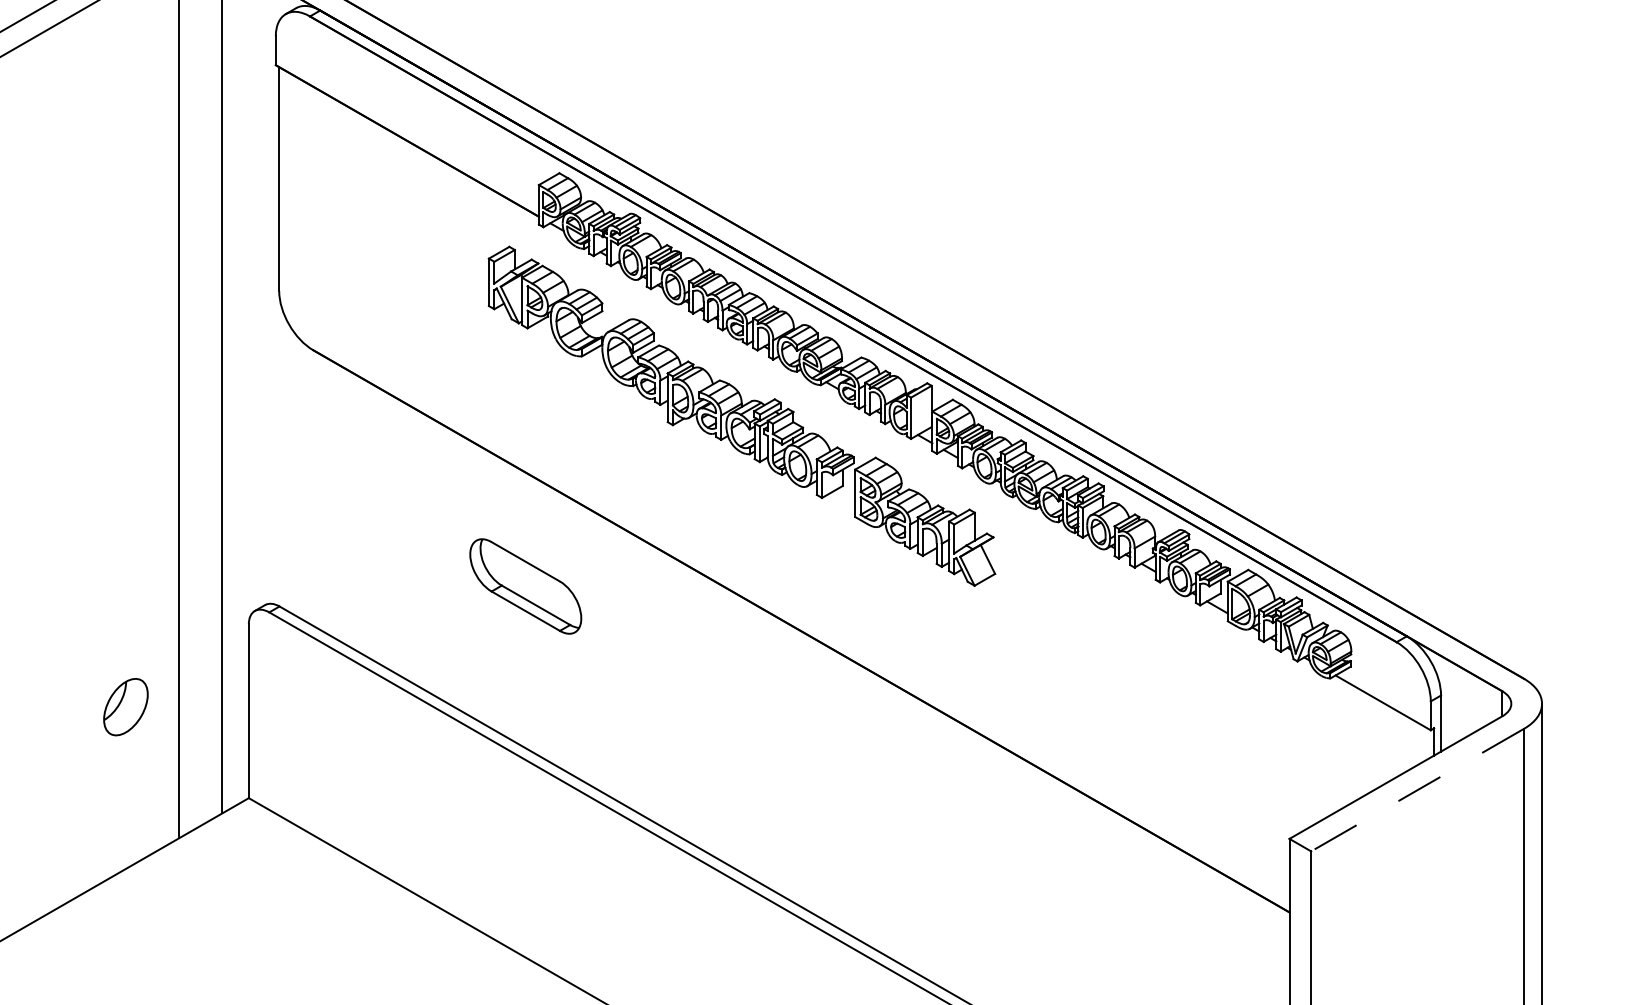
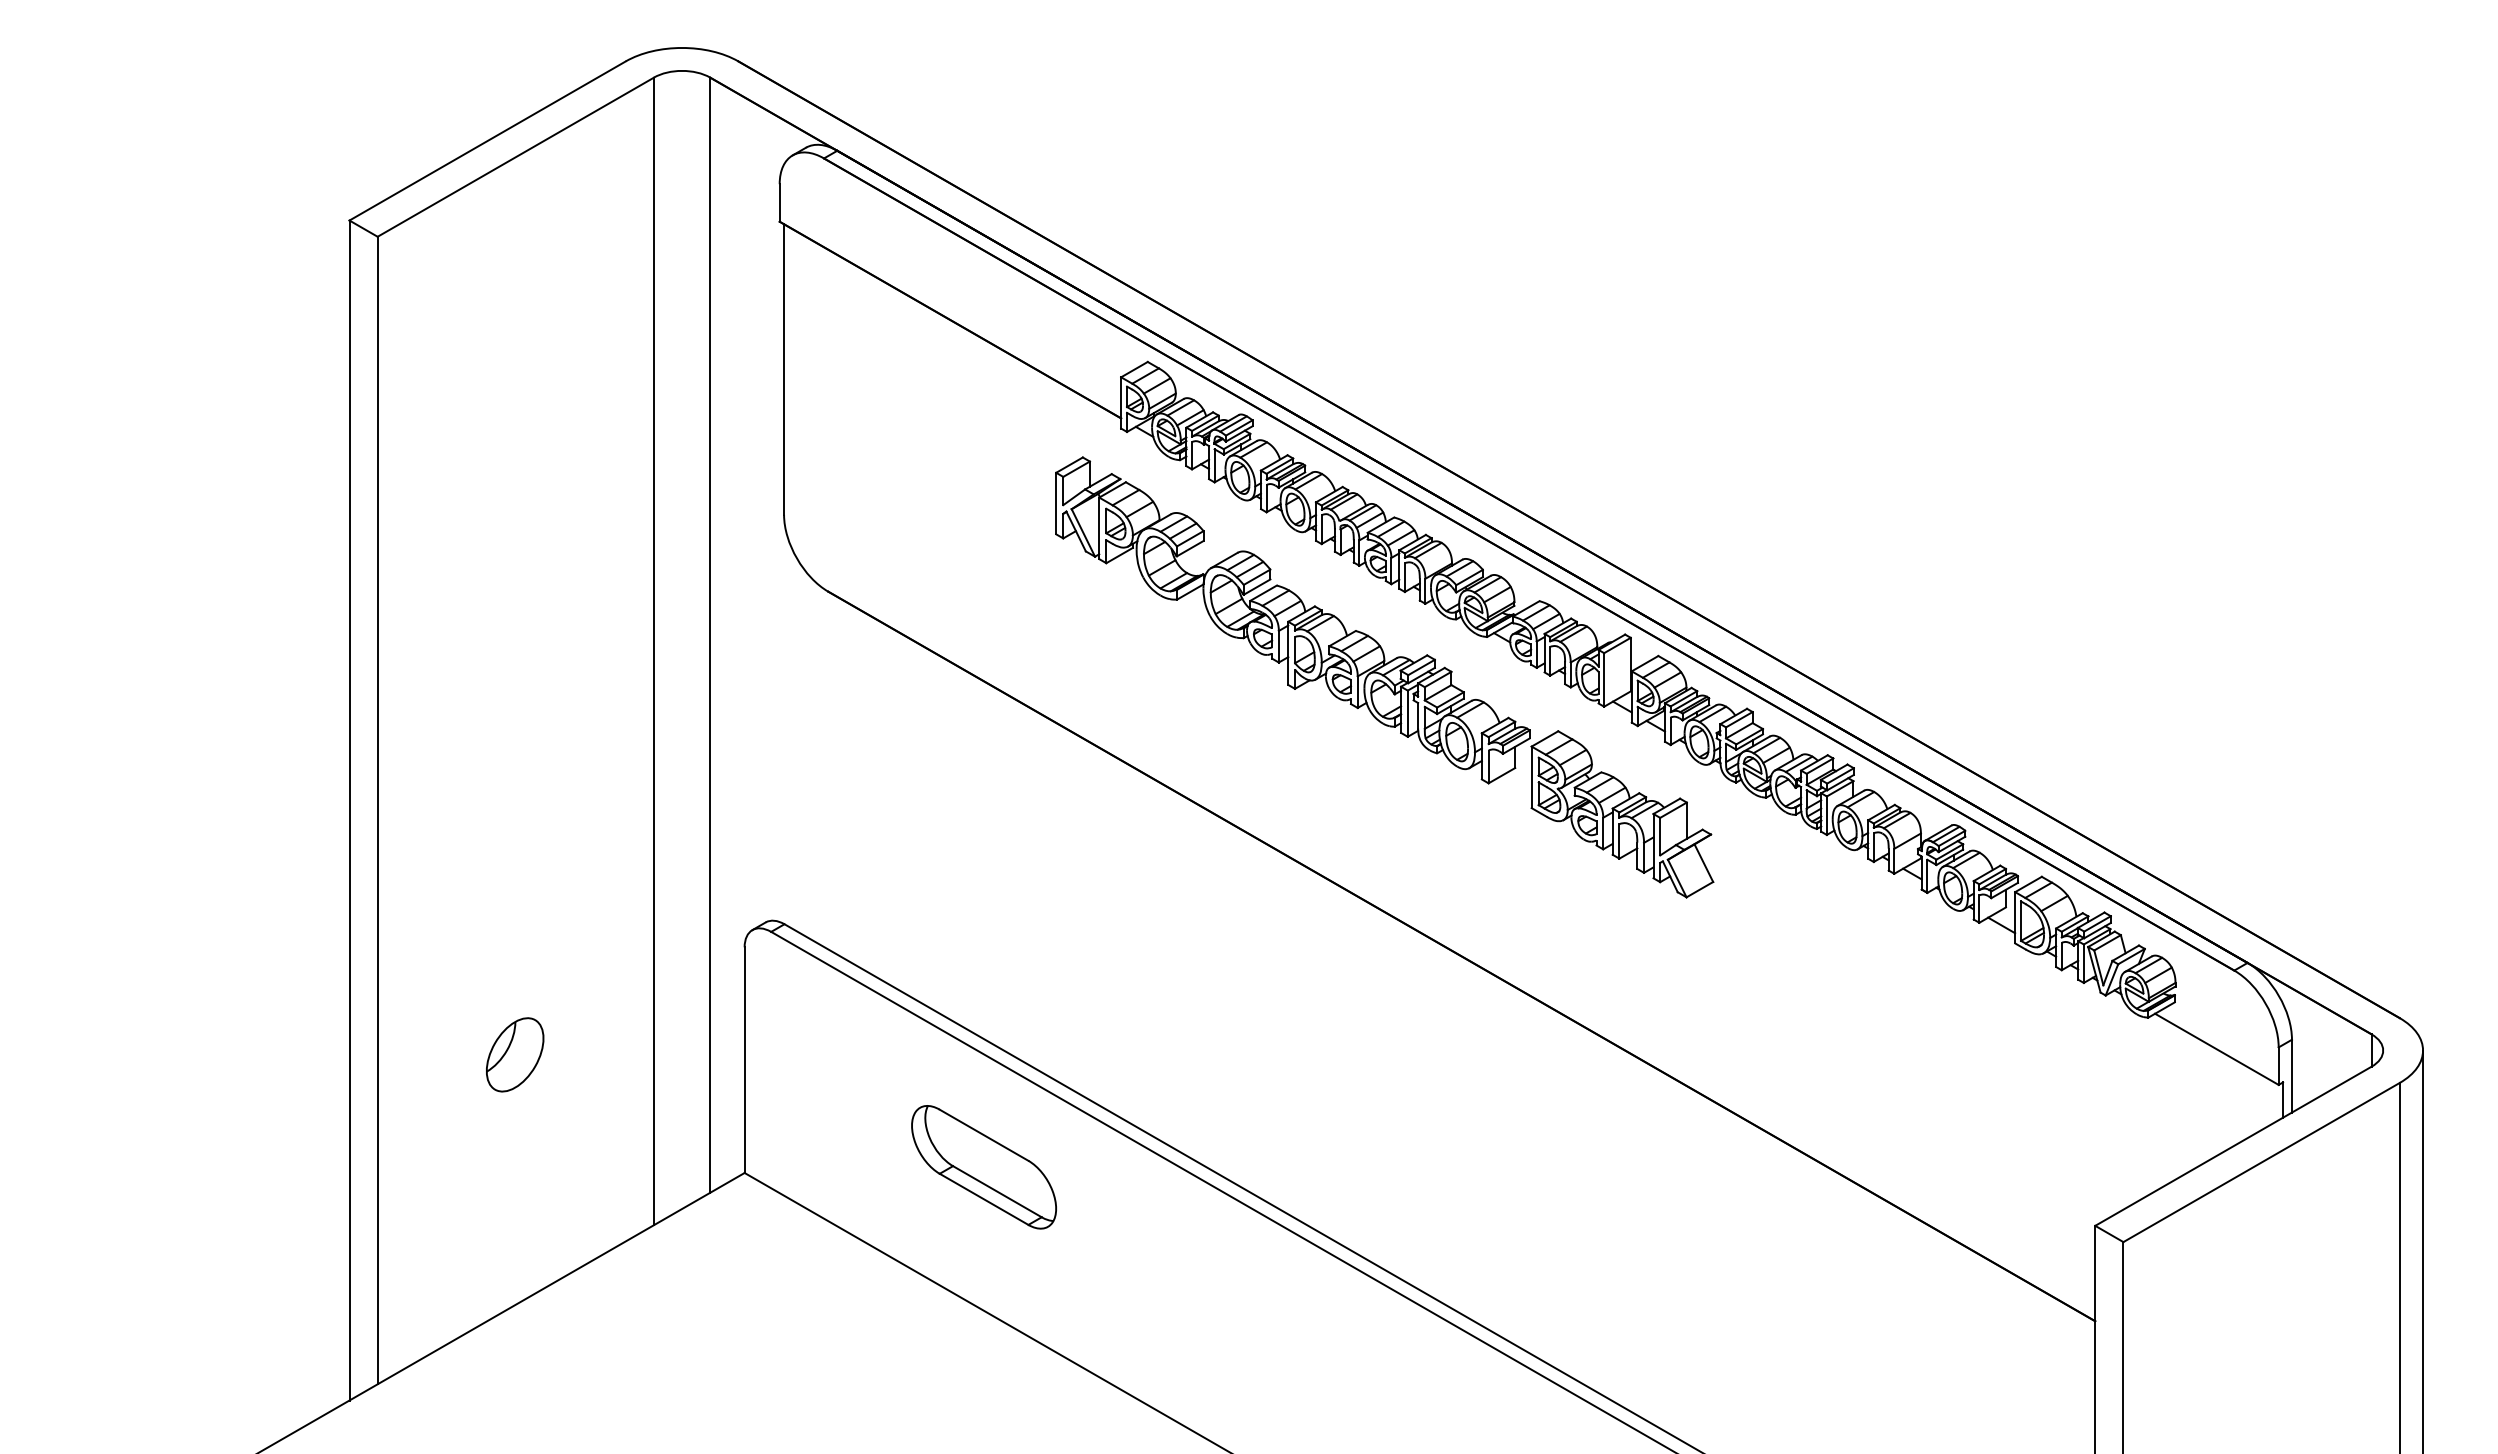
part: (525, 586) -> (983, 1167), moved
part: (126, 706) -> (515, 1054), moved
line: (1417, 790) -> (2261, 1162), dashed -> solid

